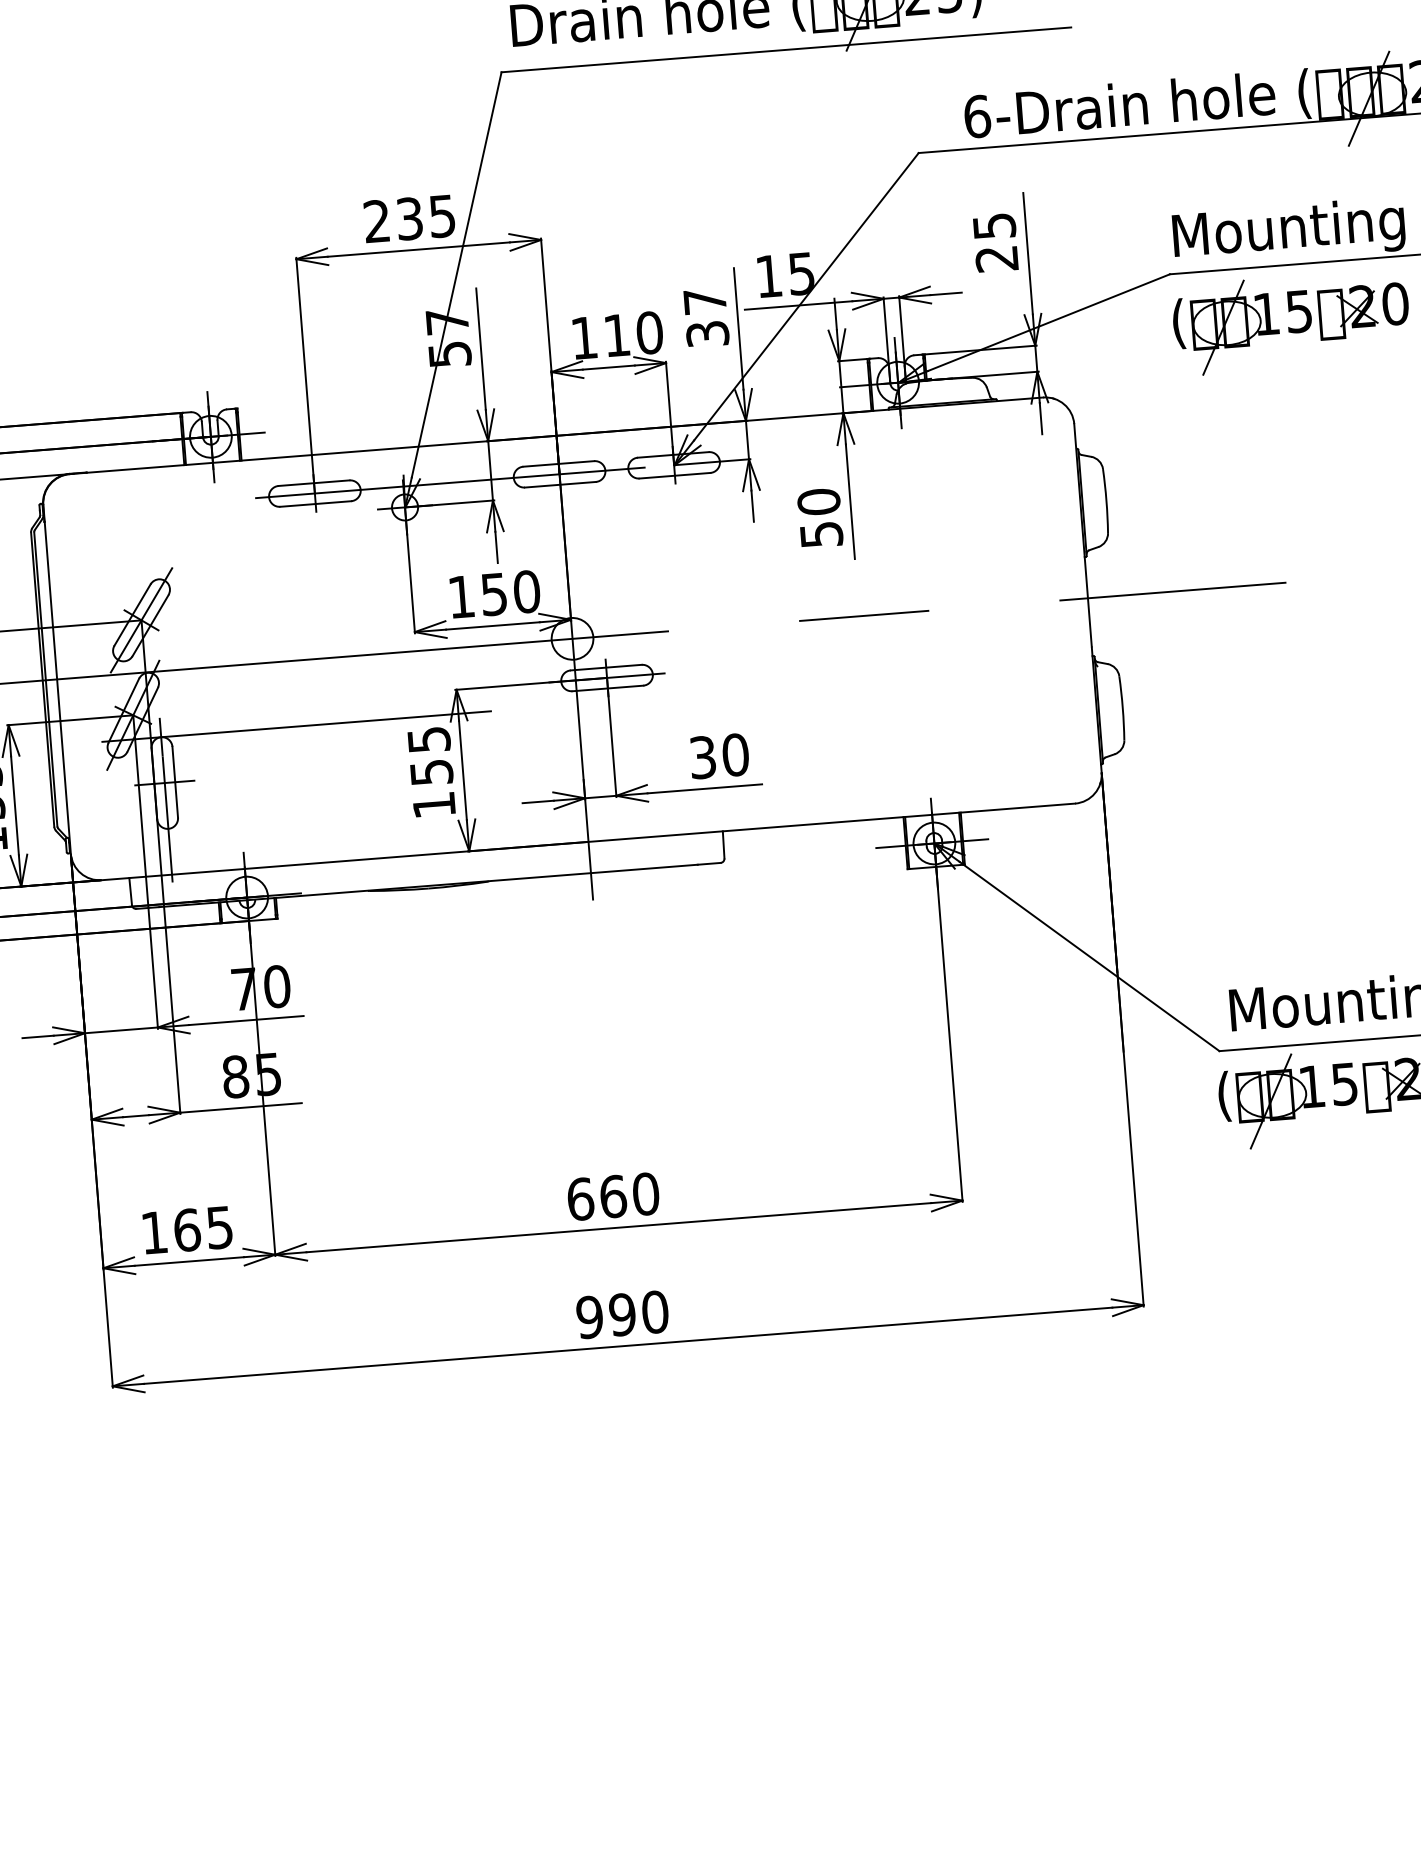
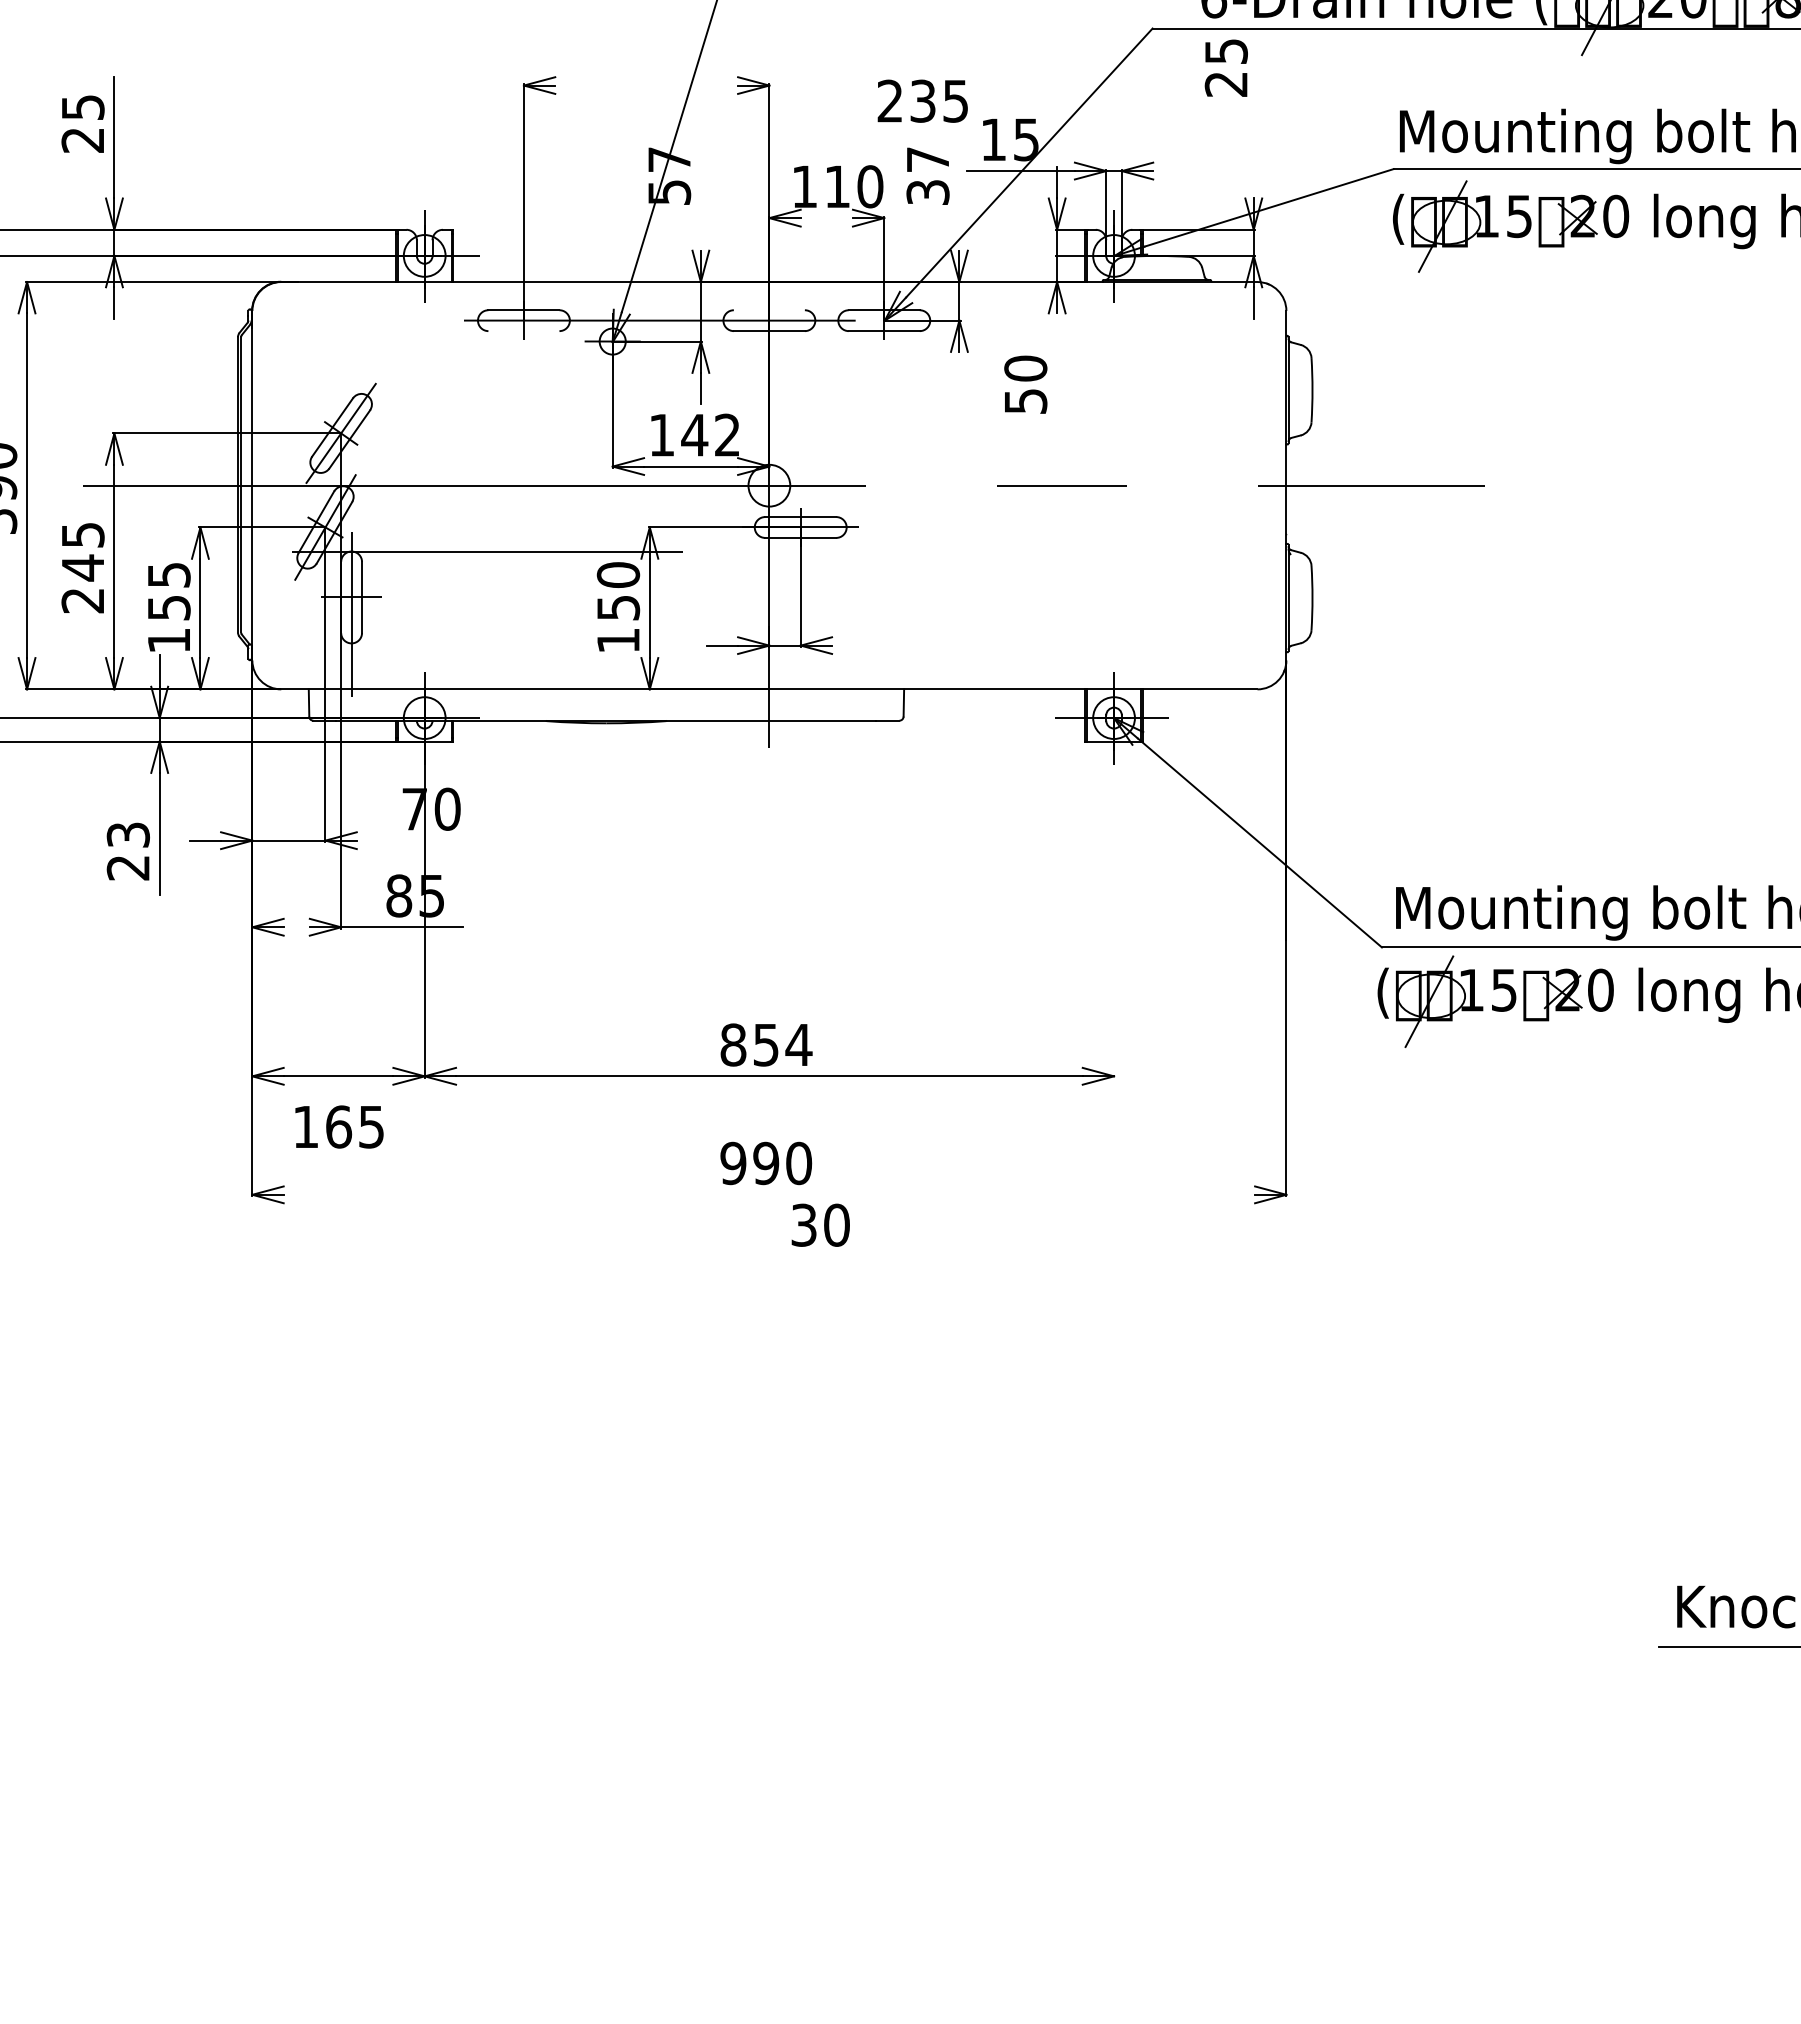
text: (409, 218) -> (922, 100), moved
text: (994, 242) -> (1225, 67), moved
line: (418, 249) -> (646, 85), removed
line: (1027, 253) -> (1253, 137), removed
line: (945, 294) -> (1168, 171), removed
line: (738, 328) -> (959, 189), removed
line: (480, 348) -> (700, 189), removed
line: (608, 367) -> (826, 218), removed
line: (557, 464) -> (768, 310), removed
line: (850, 501) -> (1057, 370), removed
line: (315, 504) -> (523, 331), removed
line: (752, 506) -> (959, 367), removed
text: (509, 592) -> (710, 434), 150 -> 142
text: (429, 739) -> (618, 574), 155 -> 150
text: (719, 755) -> (820, 1224), moved
line: (704, 788) -> (889, 645), removed
line: (245, 1020) -> (413, 840), removed
line: (948, 1022) -> (1114, 897), removed
line: (135, 1116) -> (296, 927), removed
text: (613, 1196) -> (766, 1044), 660 -> 854
text: (187, 1229) -> (339, 1126), moved
line: (628, 1345) -> (769, 1194), removed

